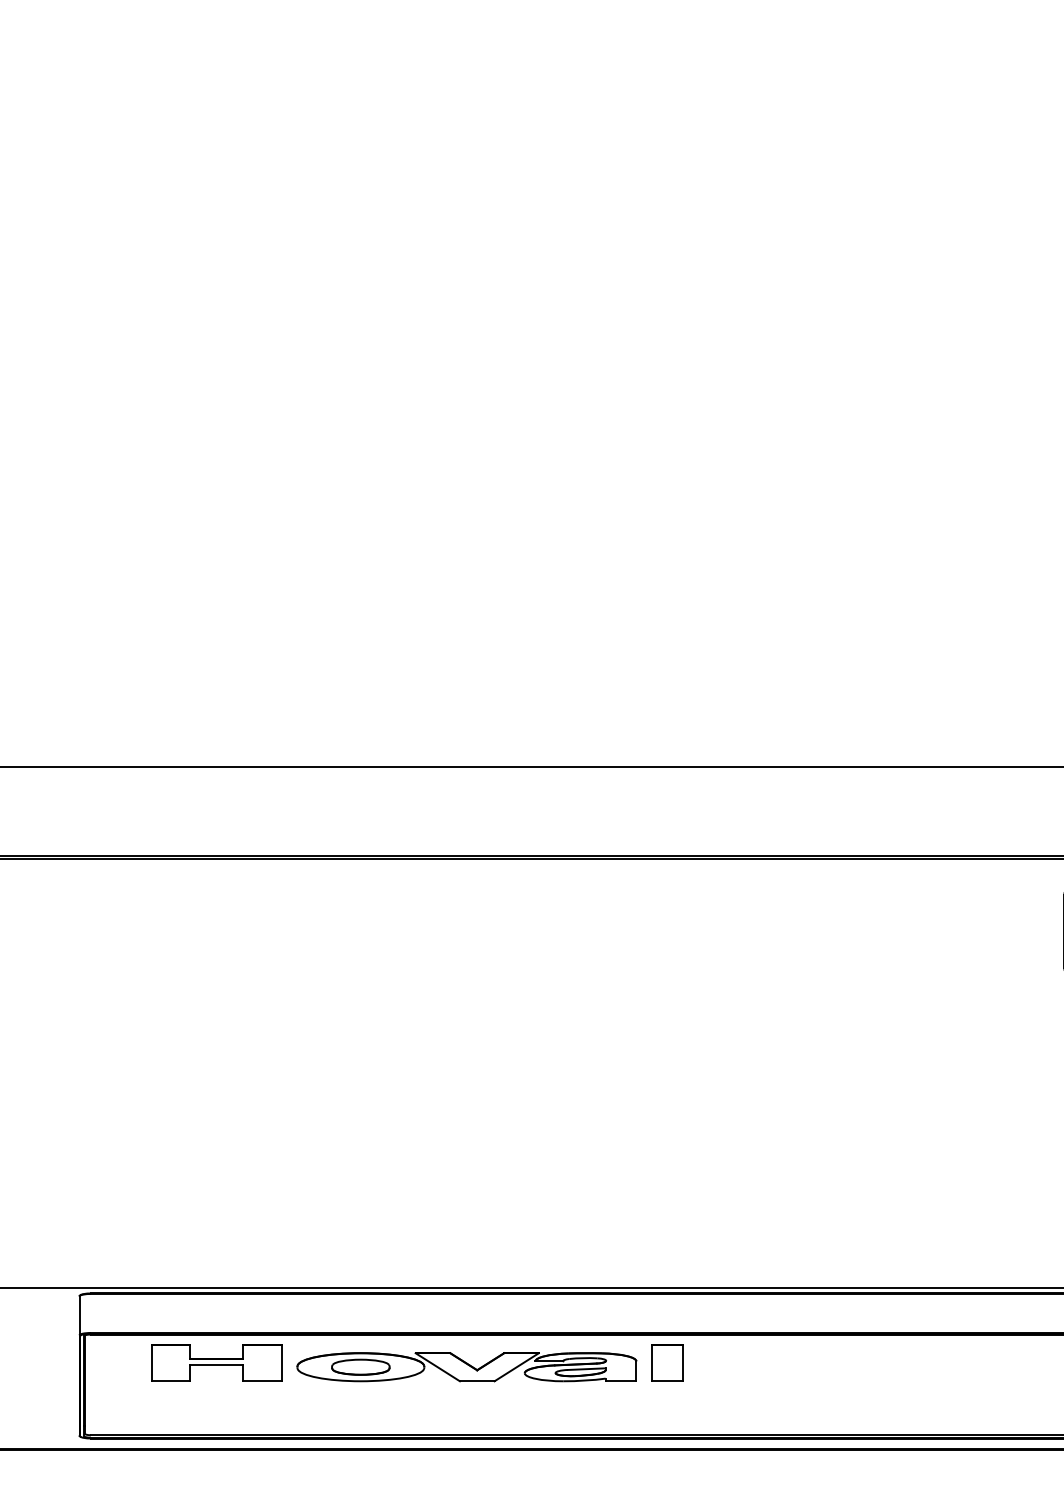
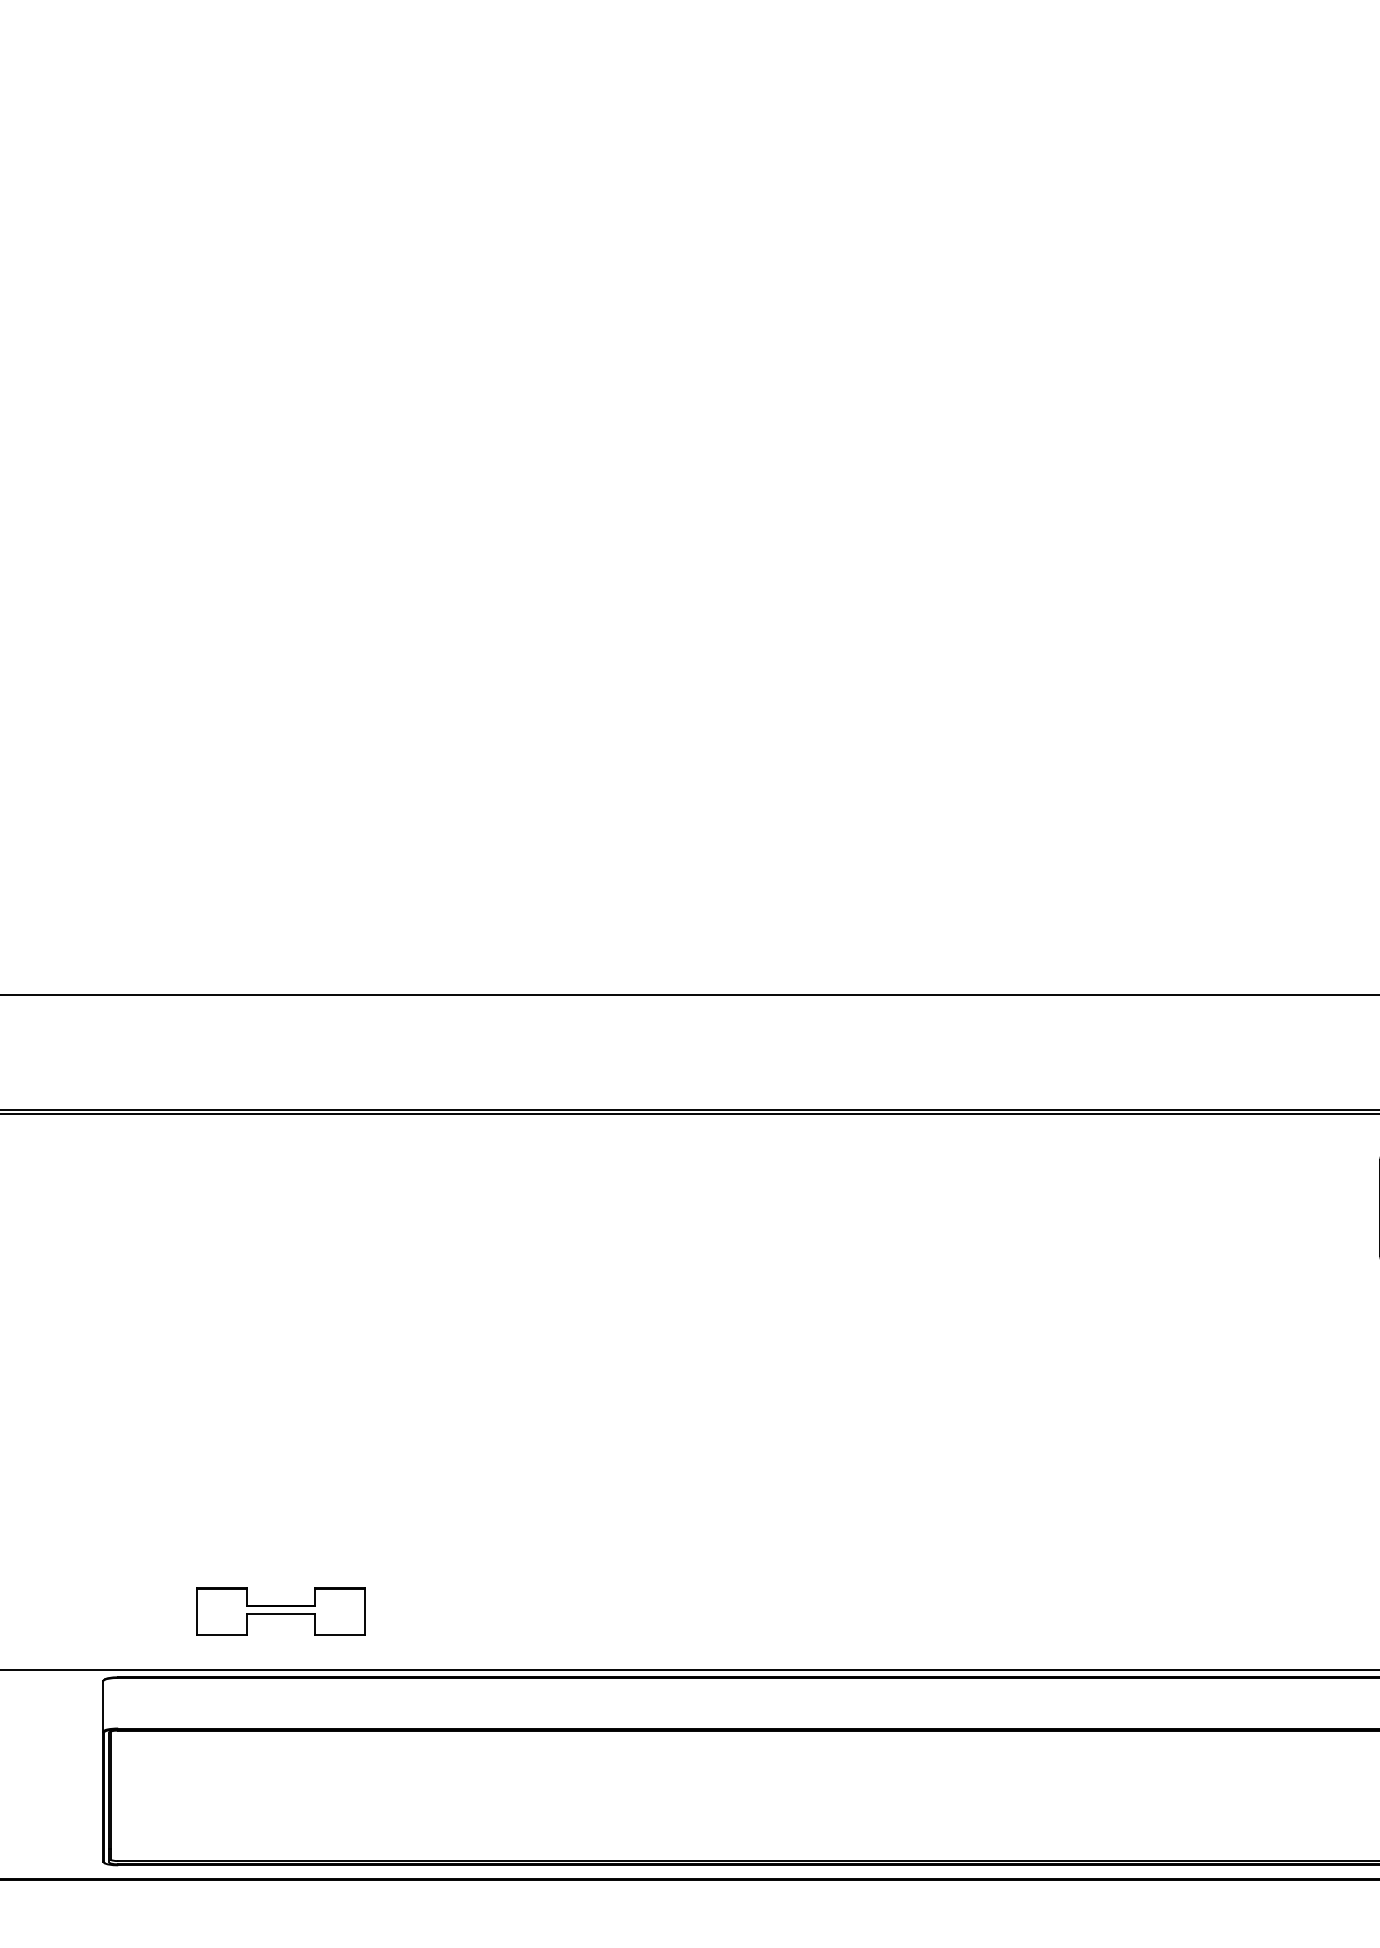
part: (216, 1363) -> (280, 1611), moved
part: (666, 1363) -> (864, 1767), removed
part: (466, 1366) -> (605, 1772), removed

